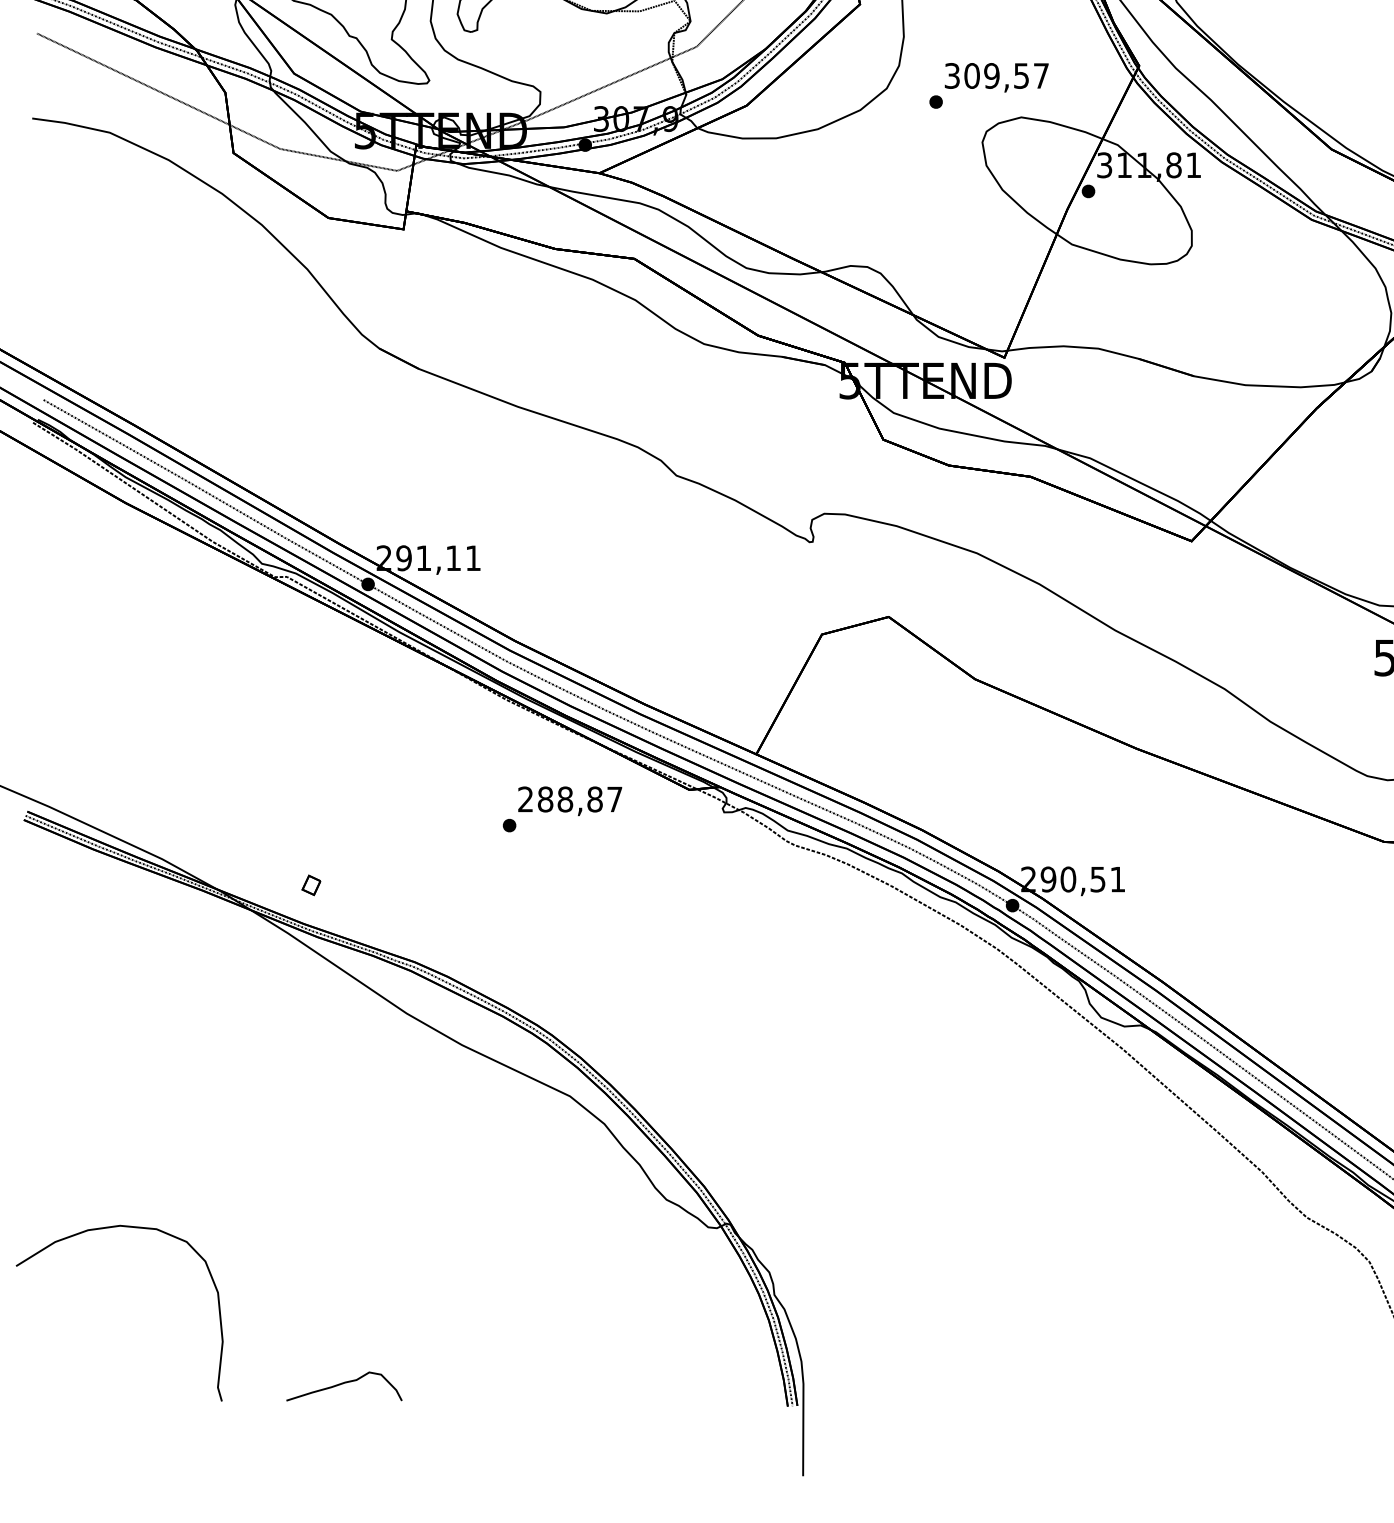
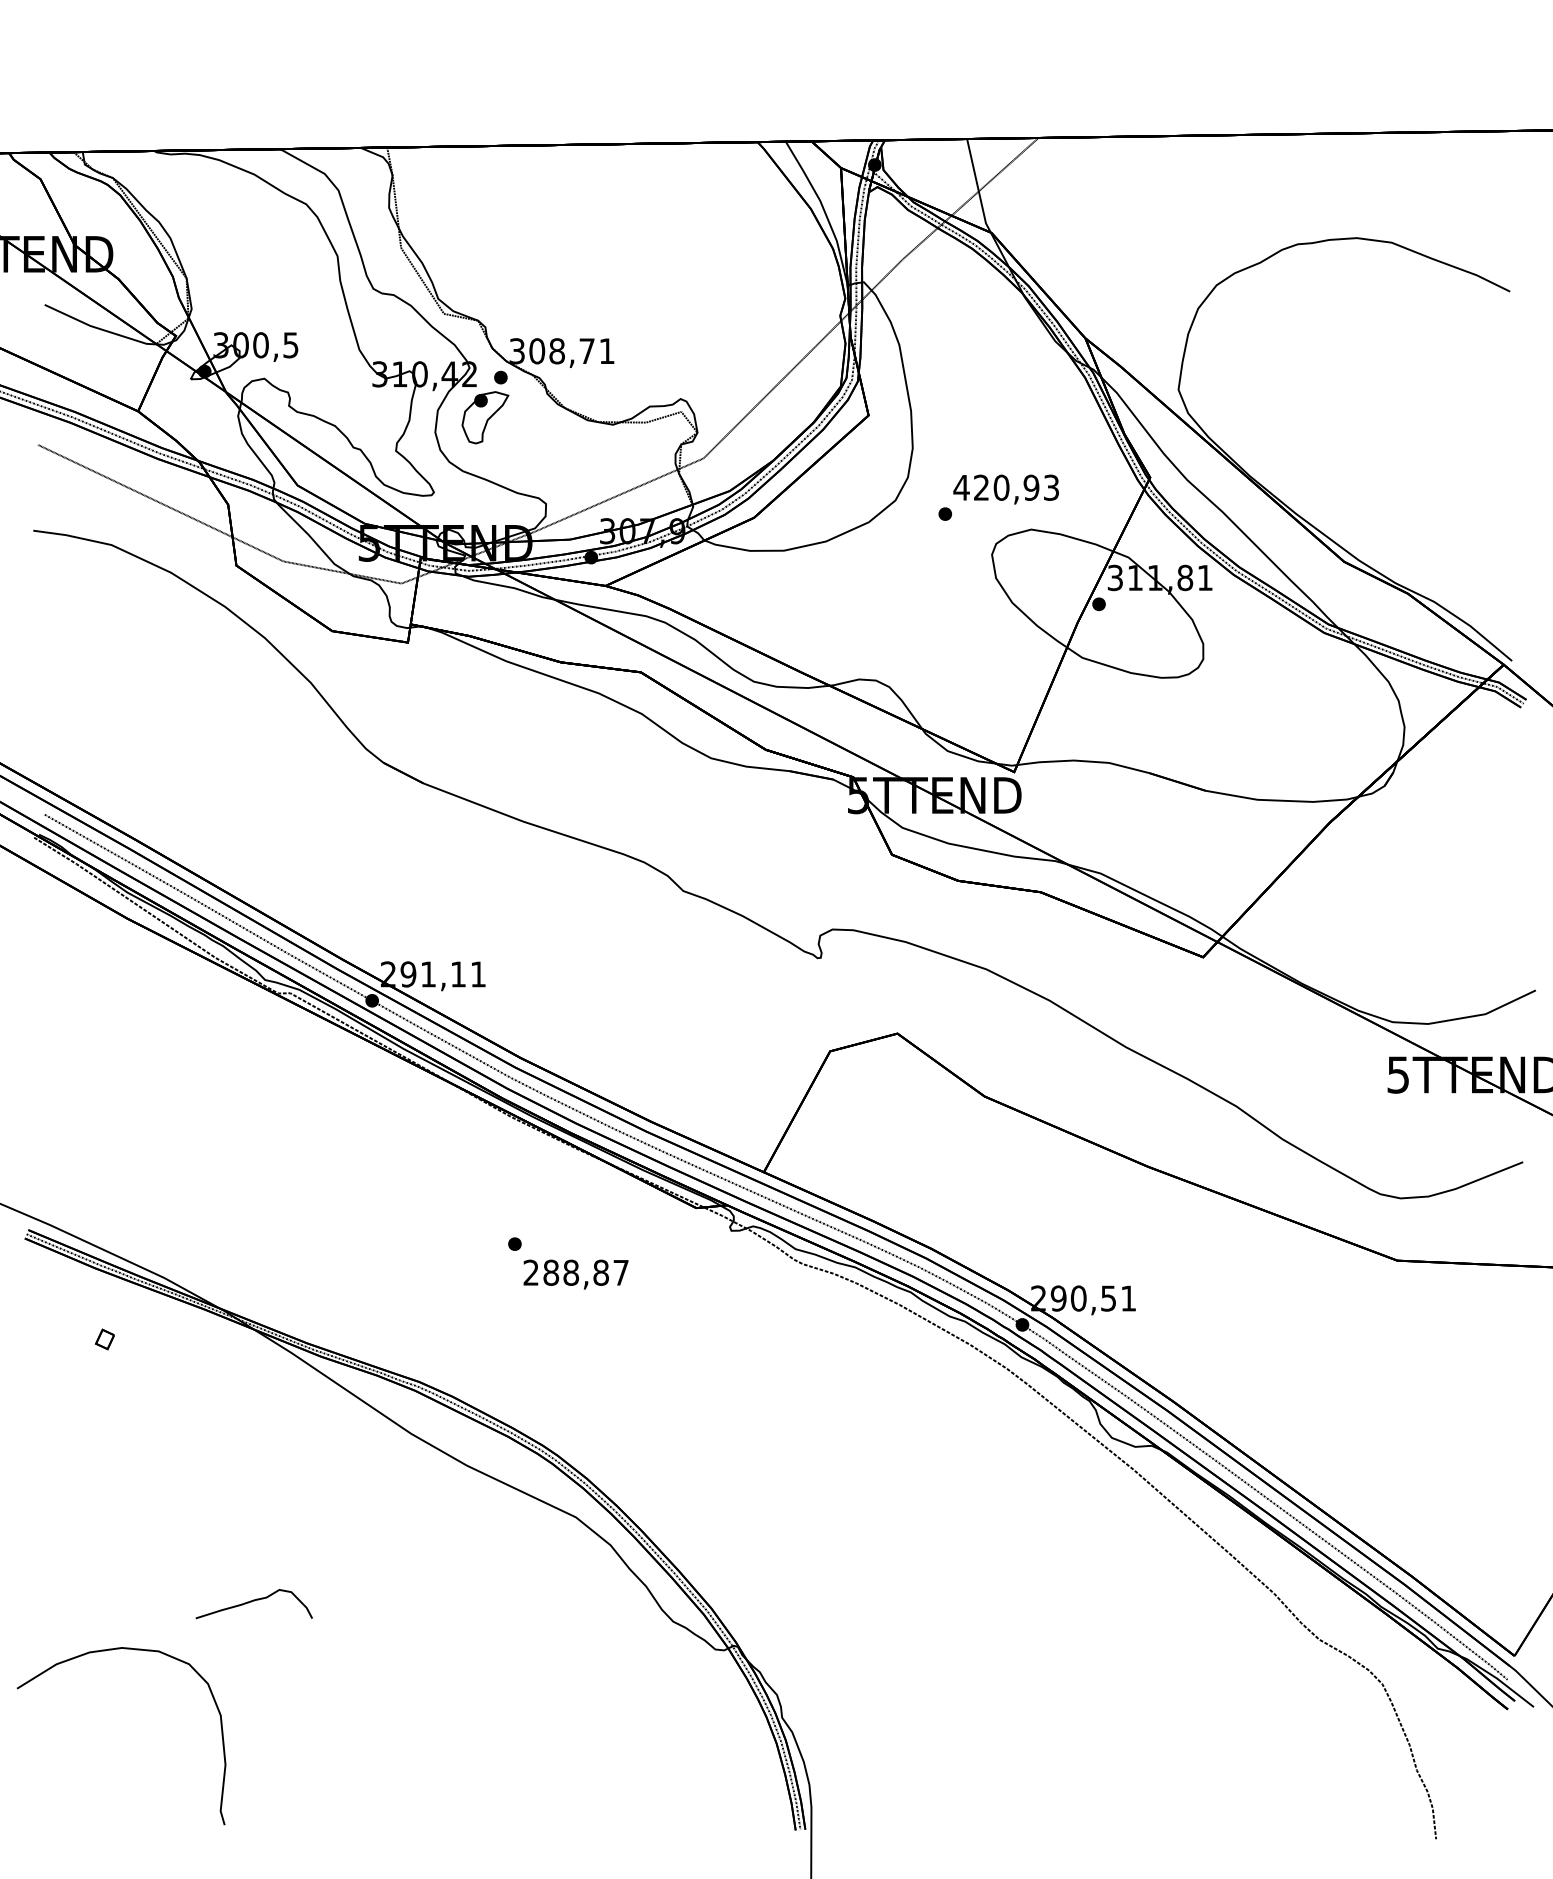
text: (995, 75) -> (1005, 487), 309,57 -> 420,93
text: (569, 801) -> (575, 1274), moved
part: (310, 885) -> (104, 1339), moved
curve: (341, 1384) -> (251, 1602), moved

